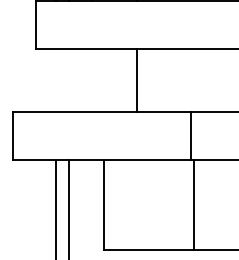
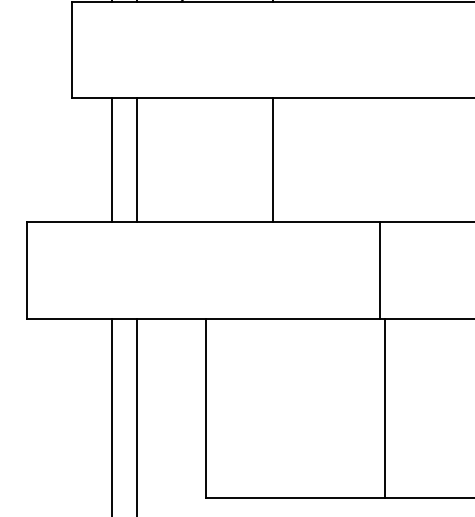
line: (56, 80) -> (112, 160), added
line: (68, 80) -> (136, 160), added

